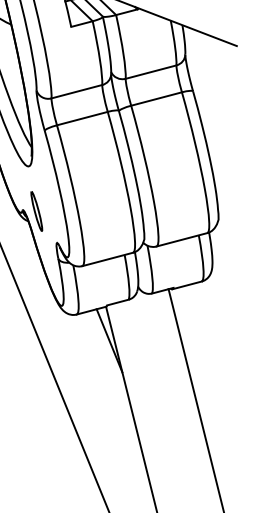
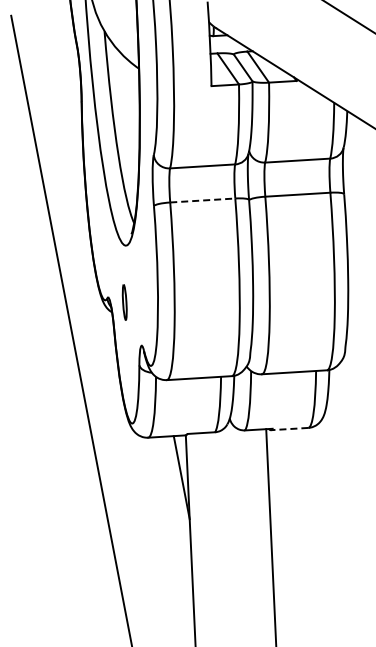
line: (82, 118) -> (202, 200), solid -> dashed
part: (36, 211) -> (124, 302), size x0.7
line: (187, 285) -> (289, 429), solid -> dashed

